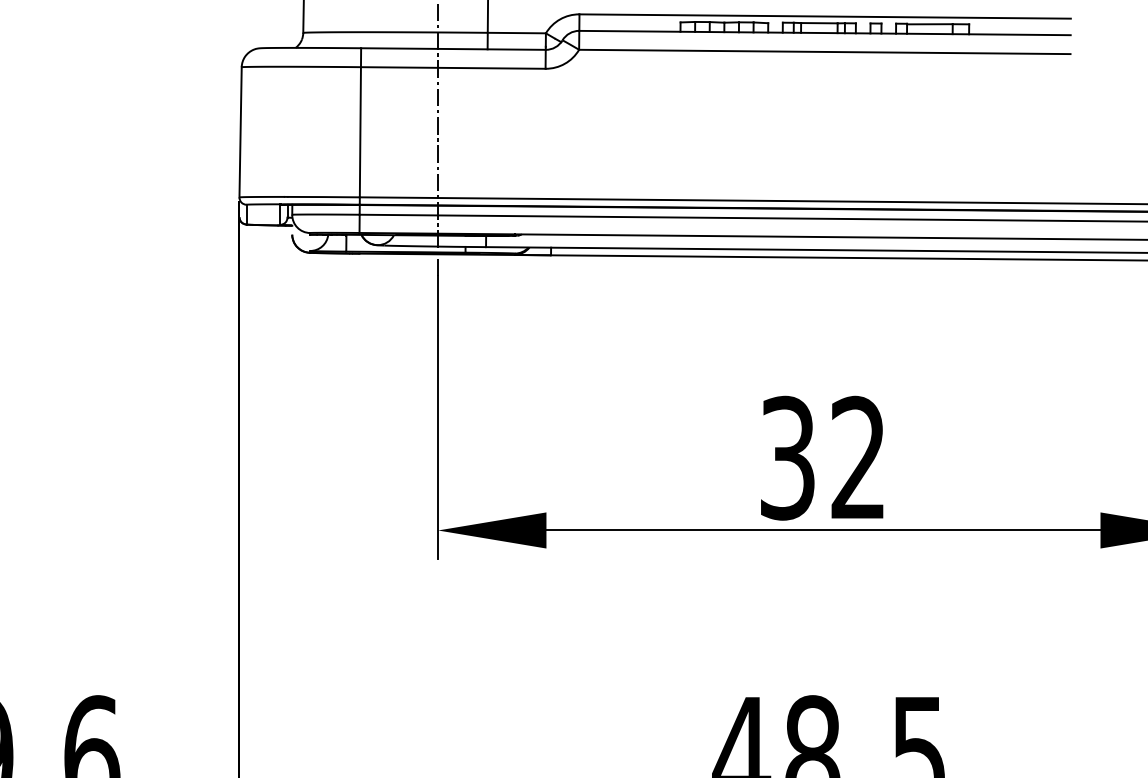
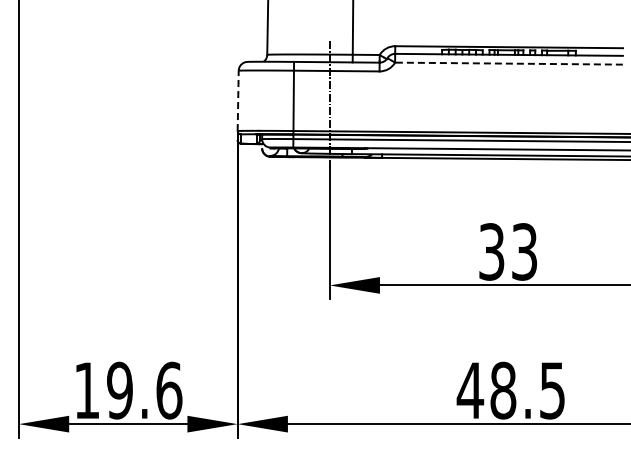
line: (823, 51) -> (508, 63), solid -> dashed
line: (241, 131) -> (238, 100), solid -> dashed
text: (858, 457) -> (524, 251), 32 -> 33

